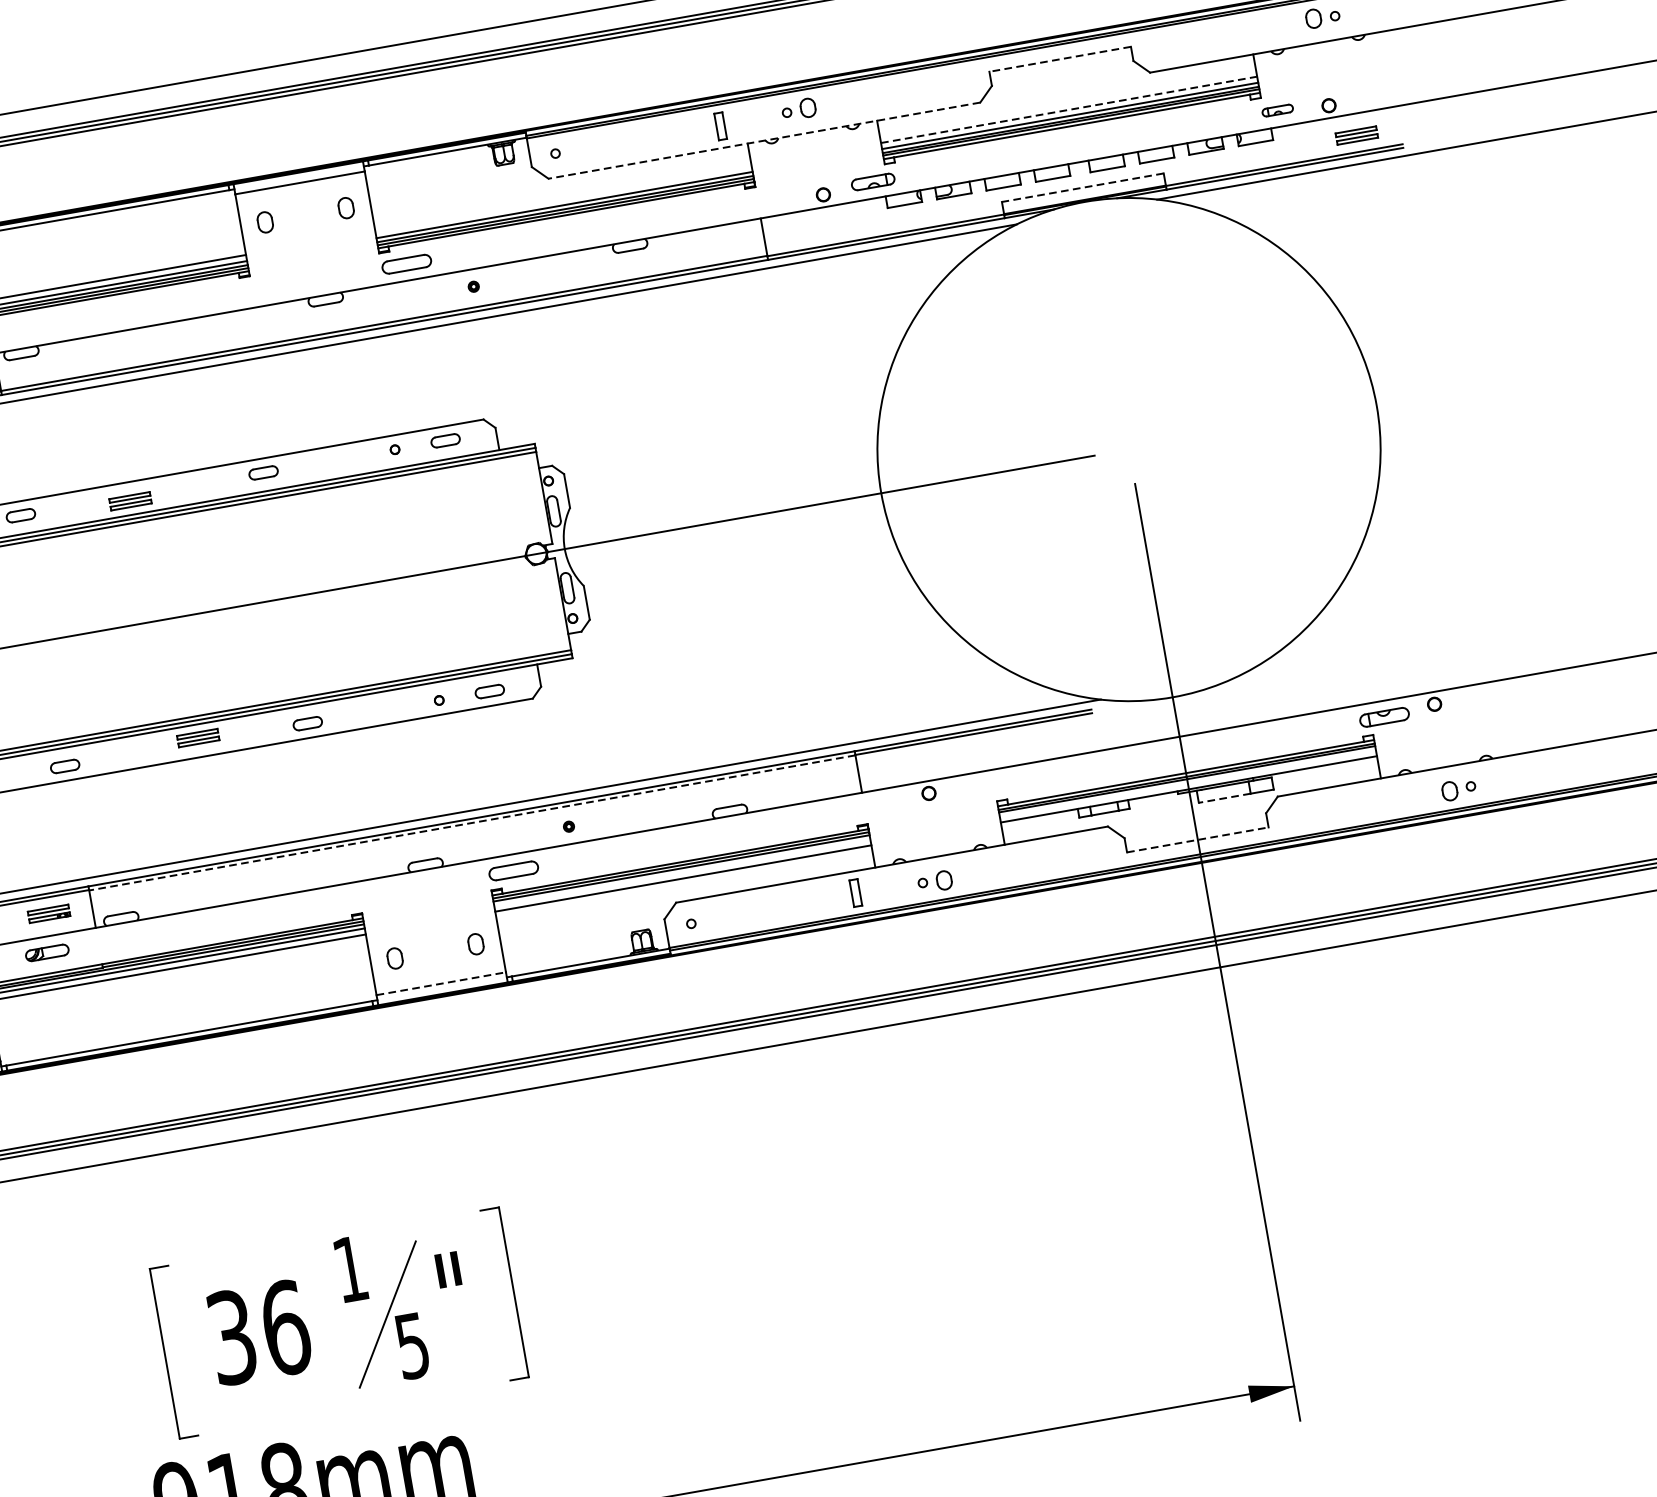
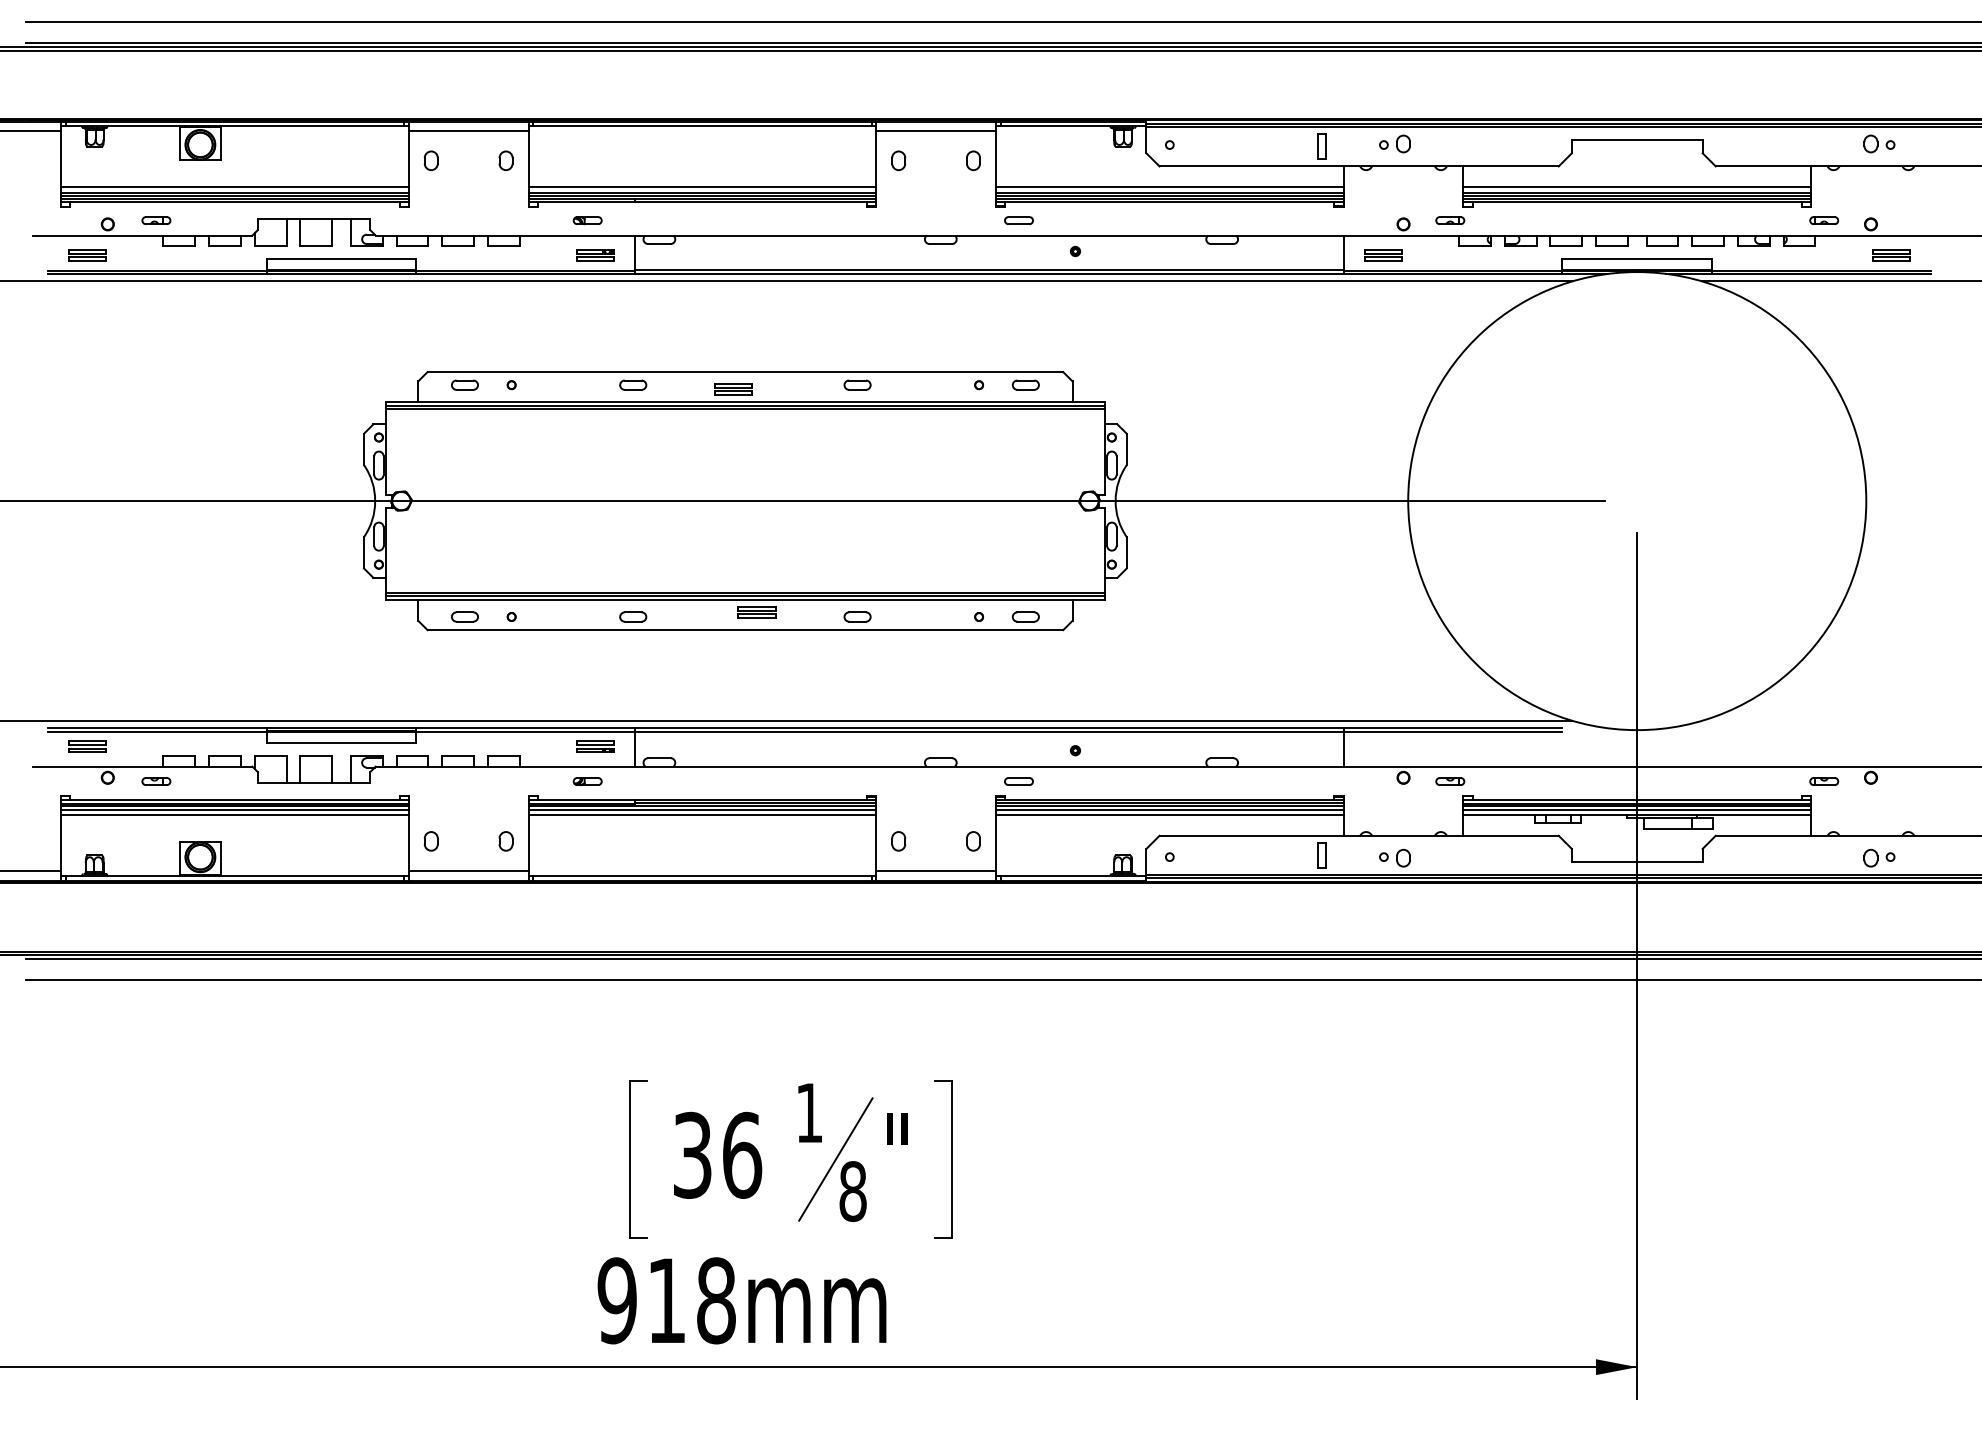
line: (1059, 59) -> (1636, 140), dashed -> solid
line: (1069, 110) -> (1637, 187), dashed -> solid
line: (764, 140) -> (1359, 166), dashed -> solid
part: (873, 181) -> (1450, 220), size x0.71
line: (1083, 187) -> (1637, 258), dashed -> solid
line: (563, 199) -> (1169, 187), added
part: (807, 232) -> (1383, 255), added
part: (406, 264) -> (1018, 220), size x0.62
part: (1385, 717) -> (1824, 781), size x0.62
line: (1188, 783) -> (1637, 809), added
part: (980, 788) -> (1450, 781), added
line: (1225, 797) -> (1668, 828), dashed -> solid
line: (471, 823) -> (988, 732), dashed -> solid
line: (1198, 839) -> (1637, 861), dashed -> solid
part: (513, 870) -> (1018, 781), size x0.62
line: (681, 872) -> (1169, 809), added
part: (47, 953) -> (587, 781), size x0.71
line: (441, 983) -> (936, 871), dashed -> solid
text: (411, 1346) -> (852, 1191), 5 -> 8

